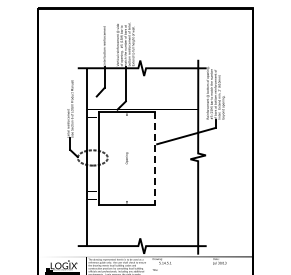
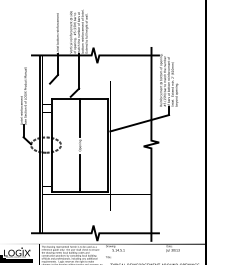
line: (126, 130) -> (79, 117), added
line: (154, 158) -> (107, 145), dashed -> solid
line: (126, 185) -> (79, 172), added

